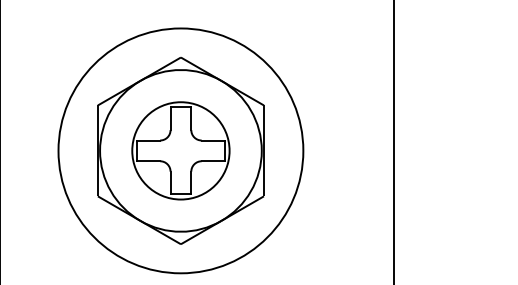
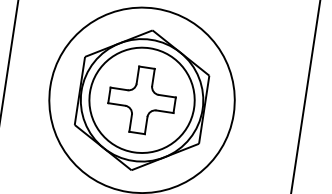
circle: (180, 150) -> (141, 100), size x1.43

